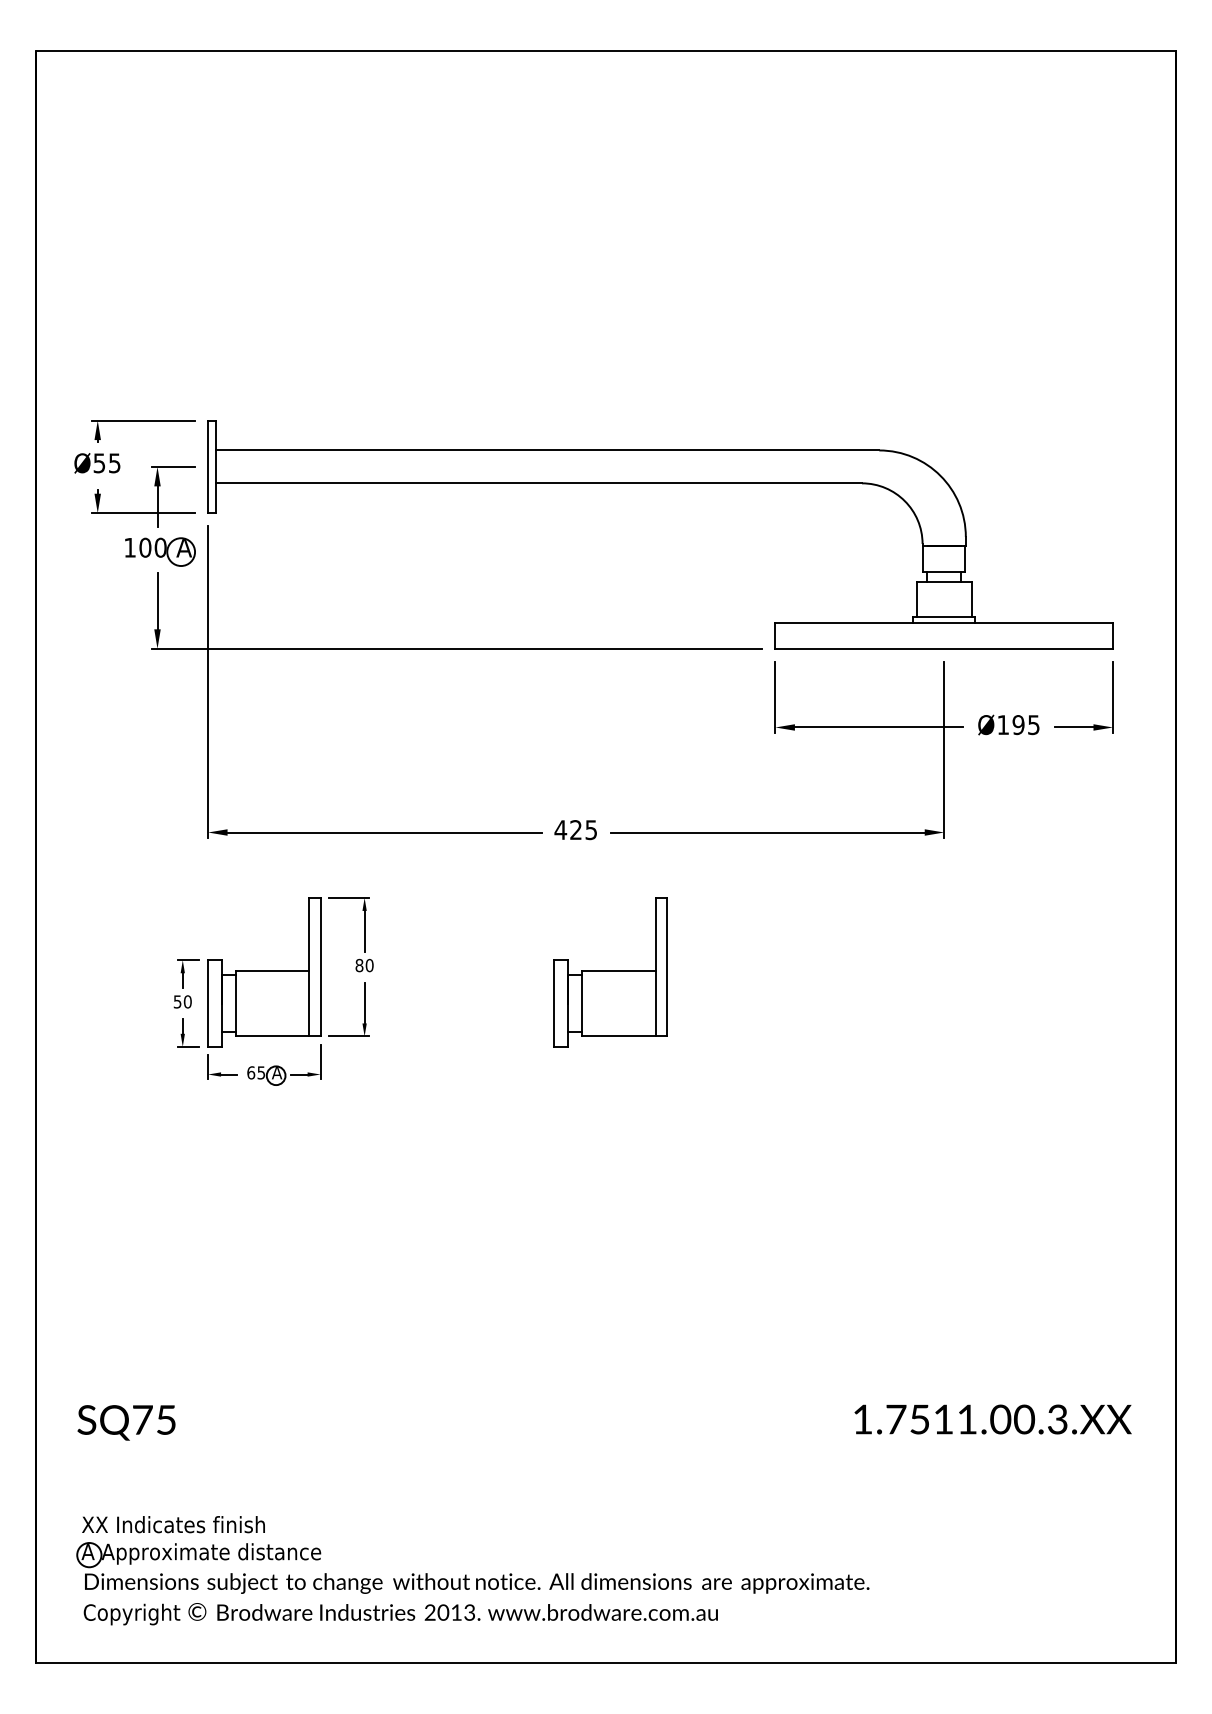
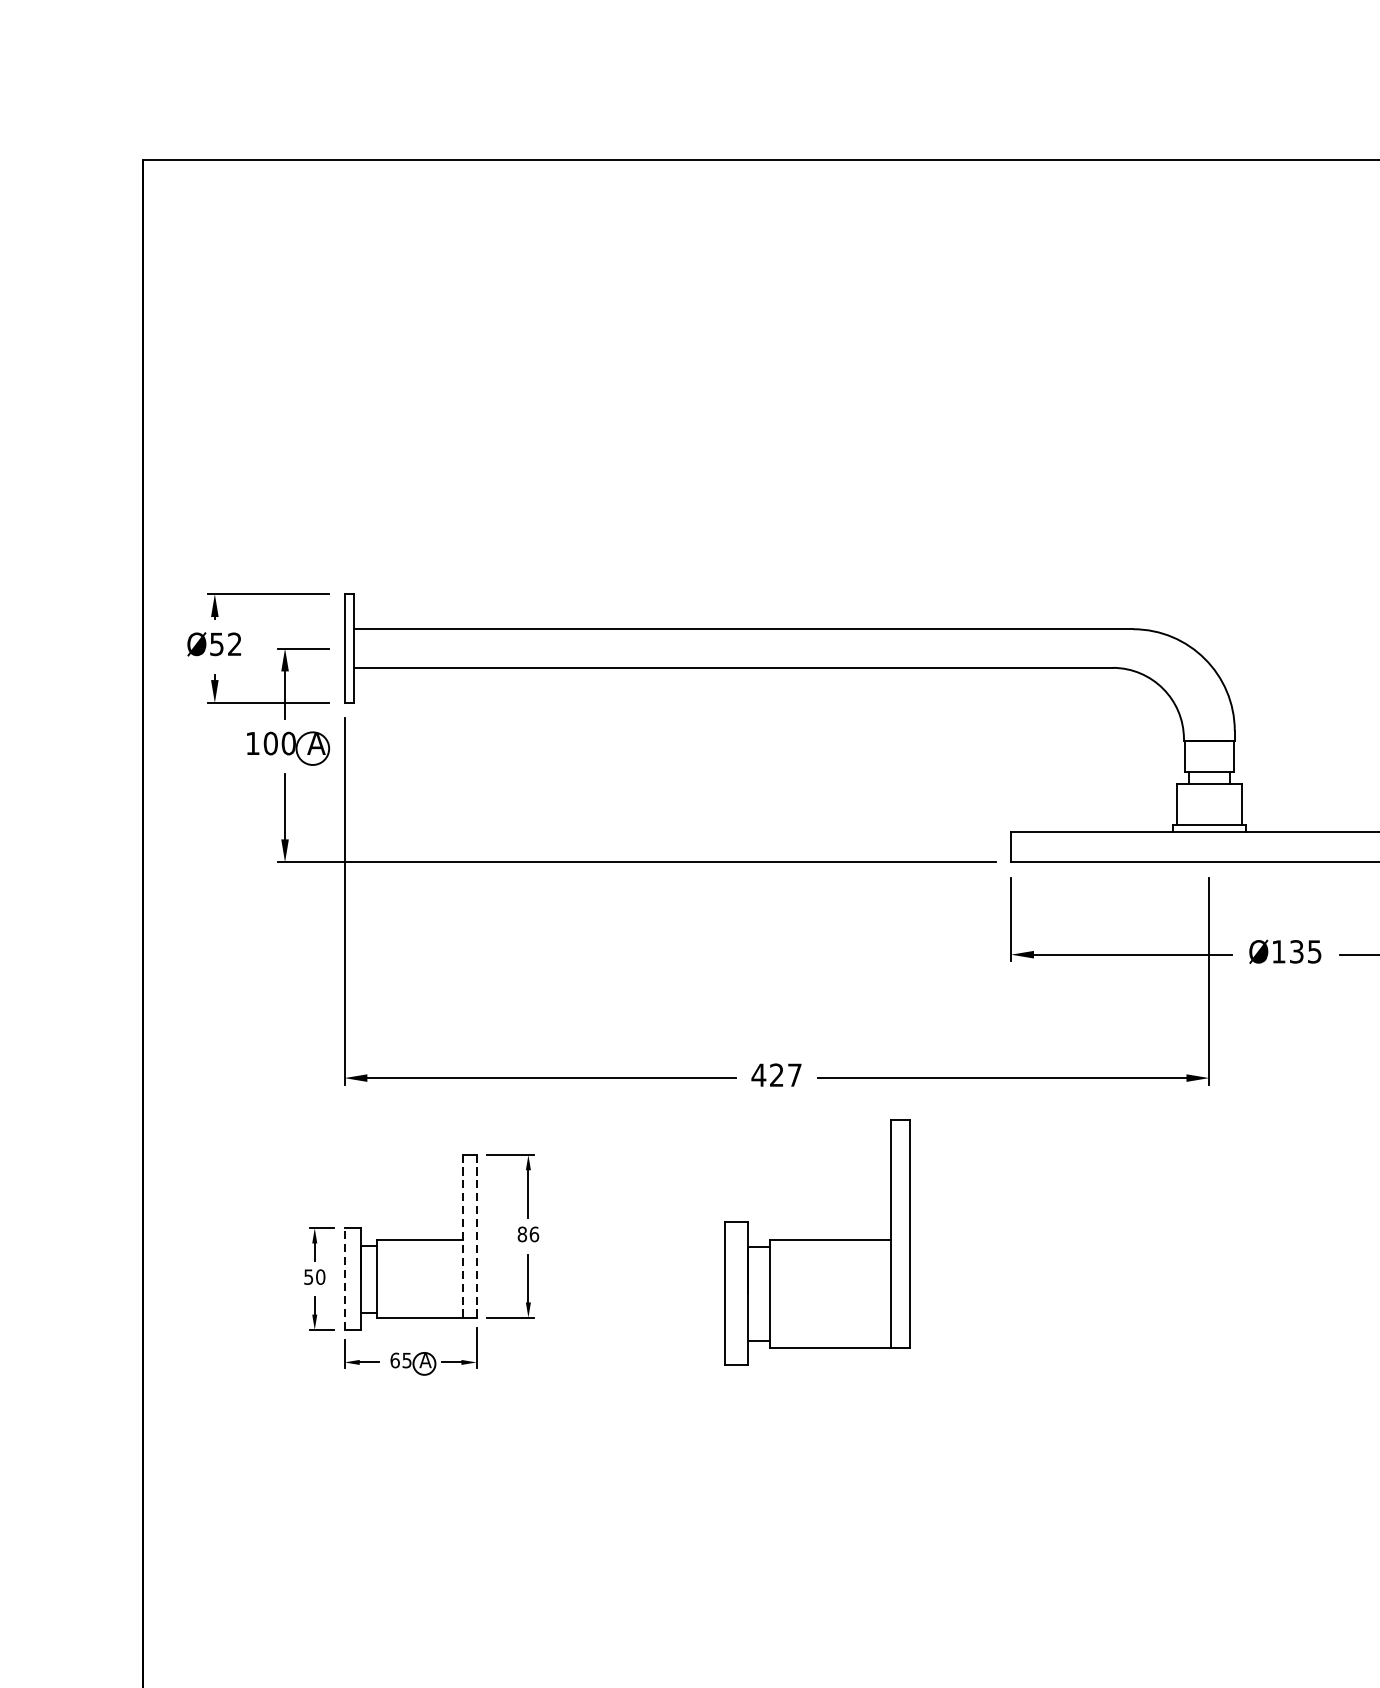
text: (114, 463) -> (234, 644), Ø55 -> Ø52
text: (1018, 724) -> (1296, 951), Ø195 -> Ø135
text: (590, 830) -> (793, 1075), 425 -> 427
text: (369, 965) -> (534, 1234), 80 -> 86
line: (309, 966) -> (463, 1235), solid -> dashed
line: (320, 966) -> (476, 1235), solid -> dashed
part: (610, 972) -> (817, 1242), size x1.4
line: (208, 1003) -> (344, 1278), solid -> dashed

